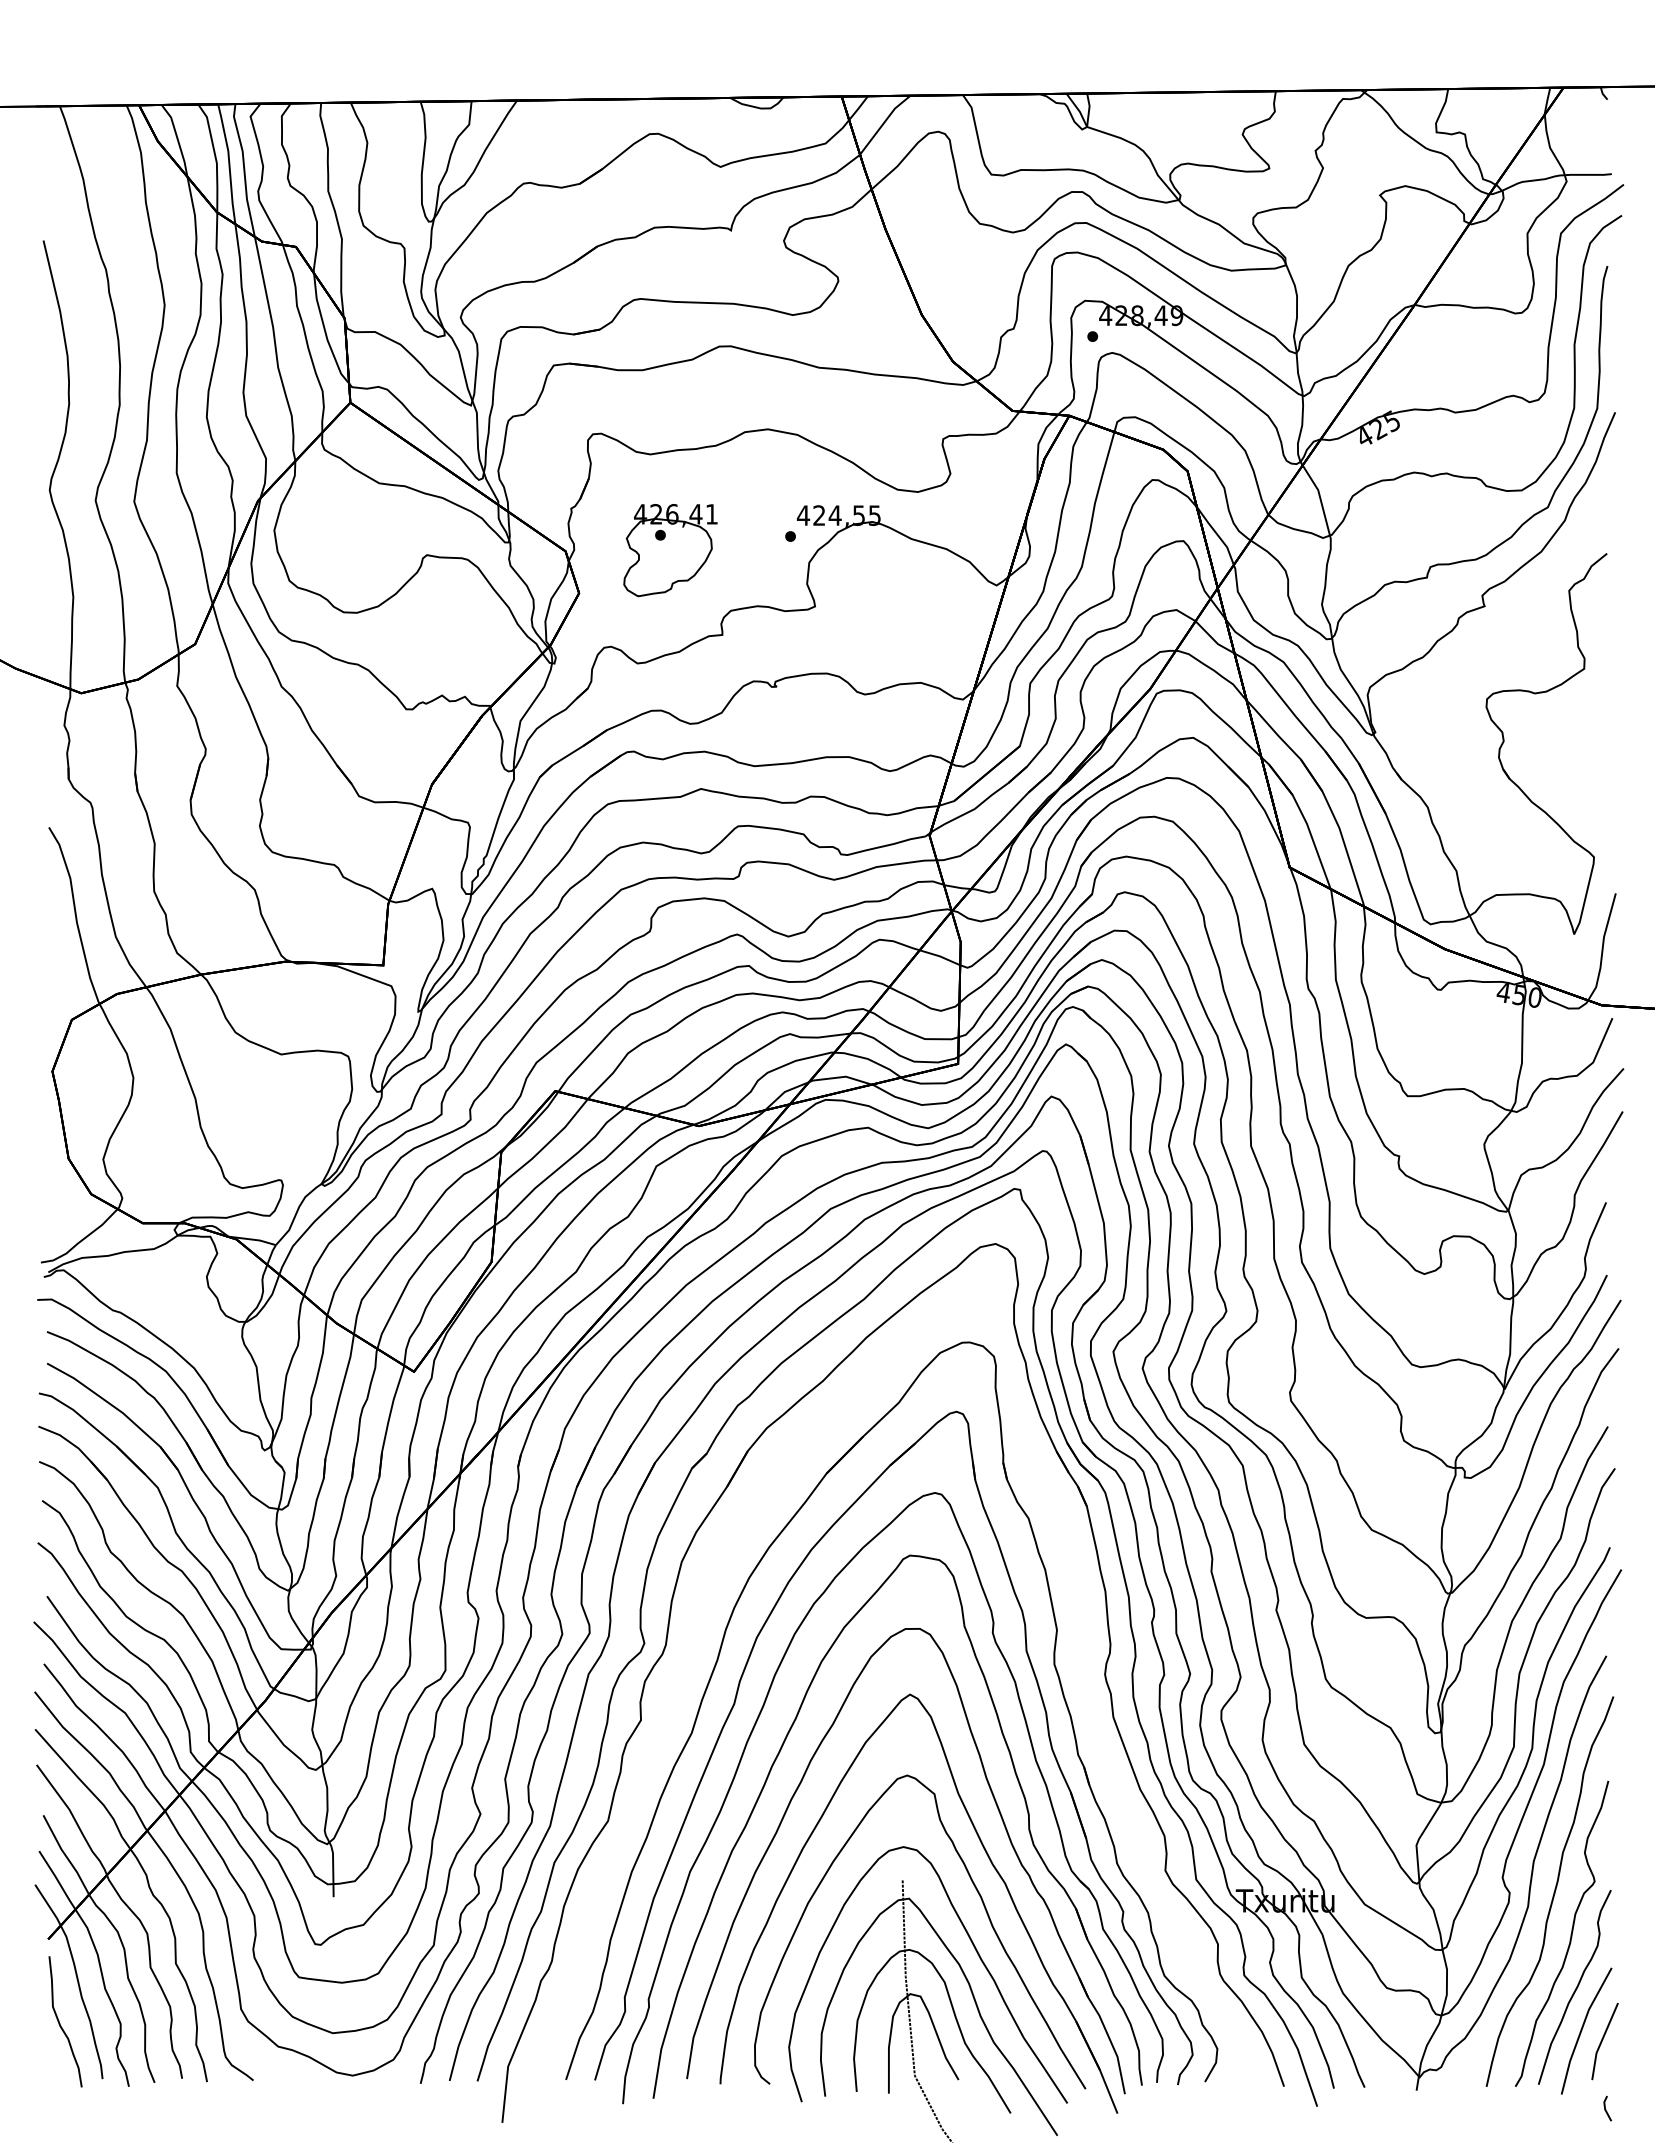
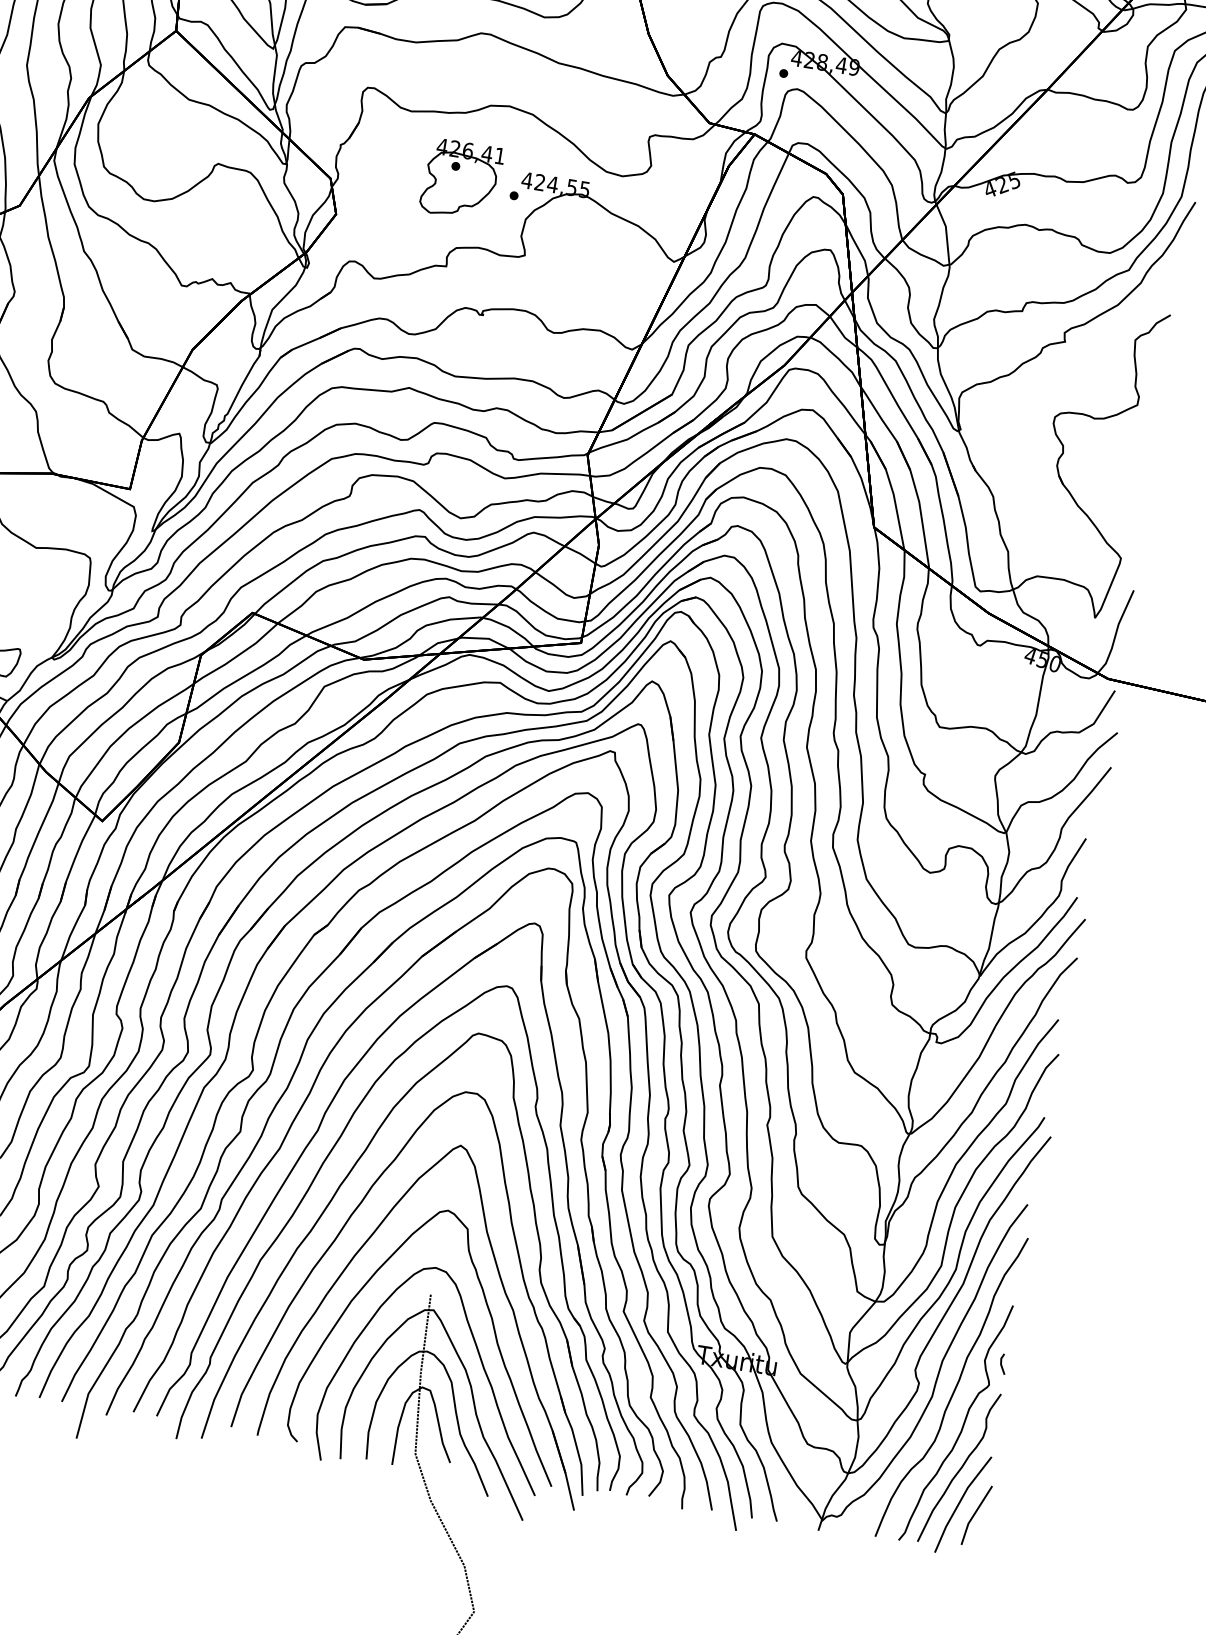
part: (670, 550) -> (461, 179), moved
part: (1081, 1677) -> (601, 1154), added
line: (1606, 2109) -> (1002, 1364), moved

